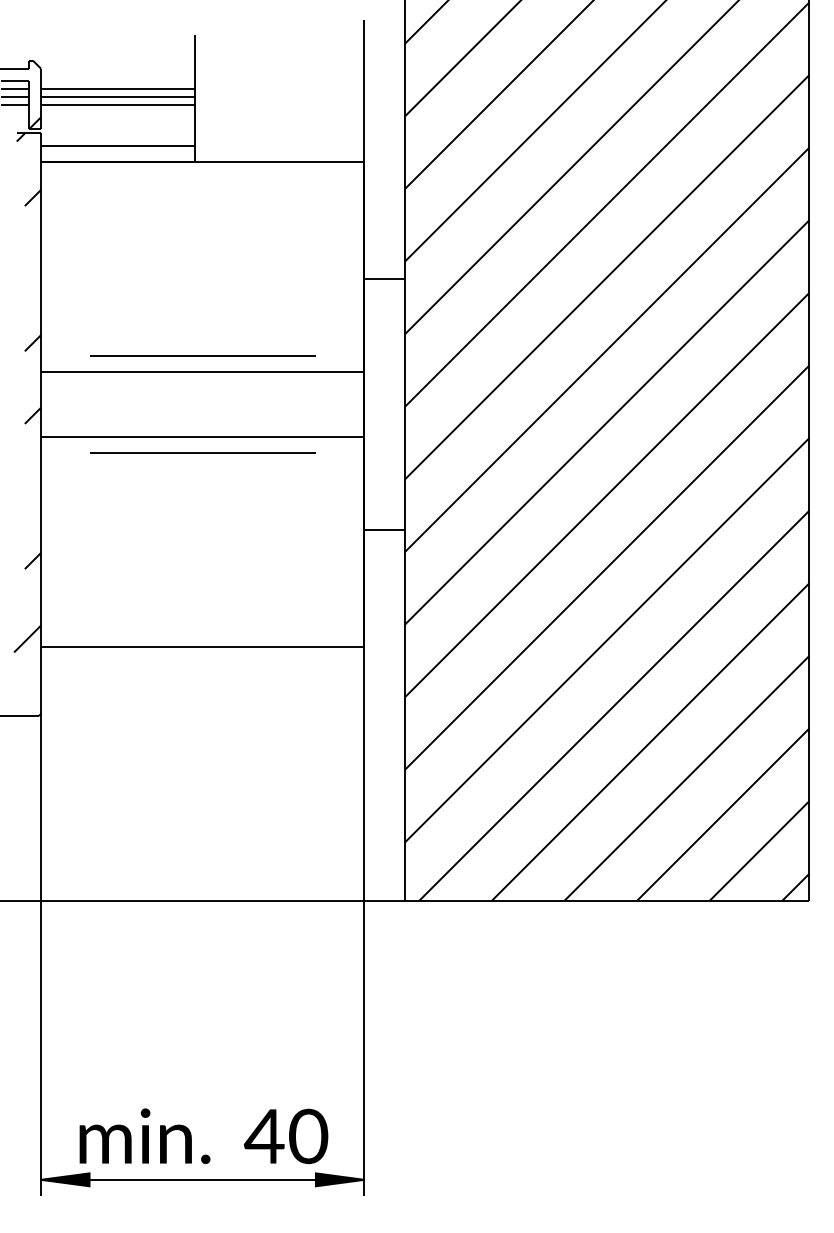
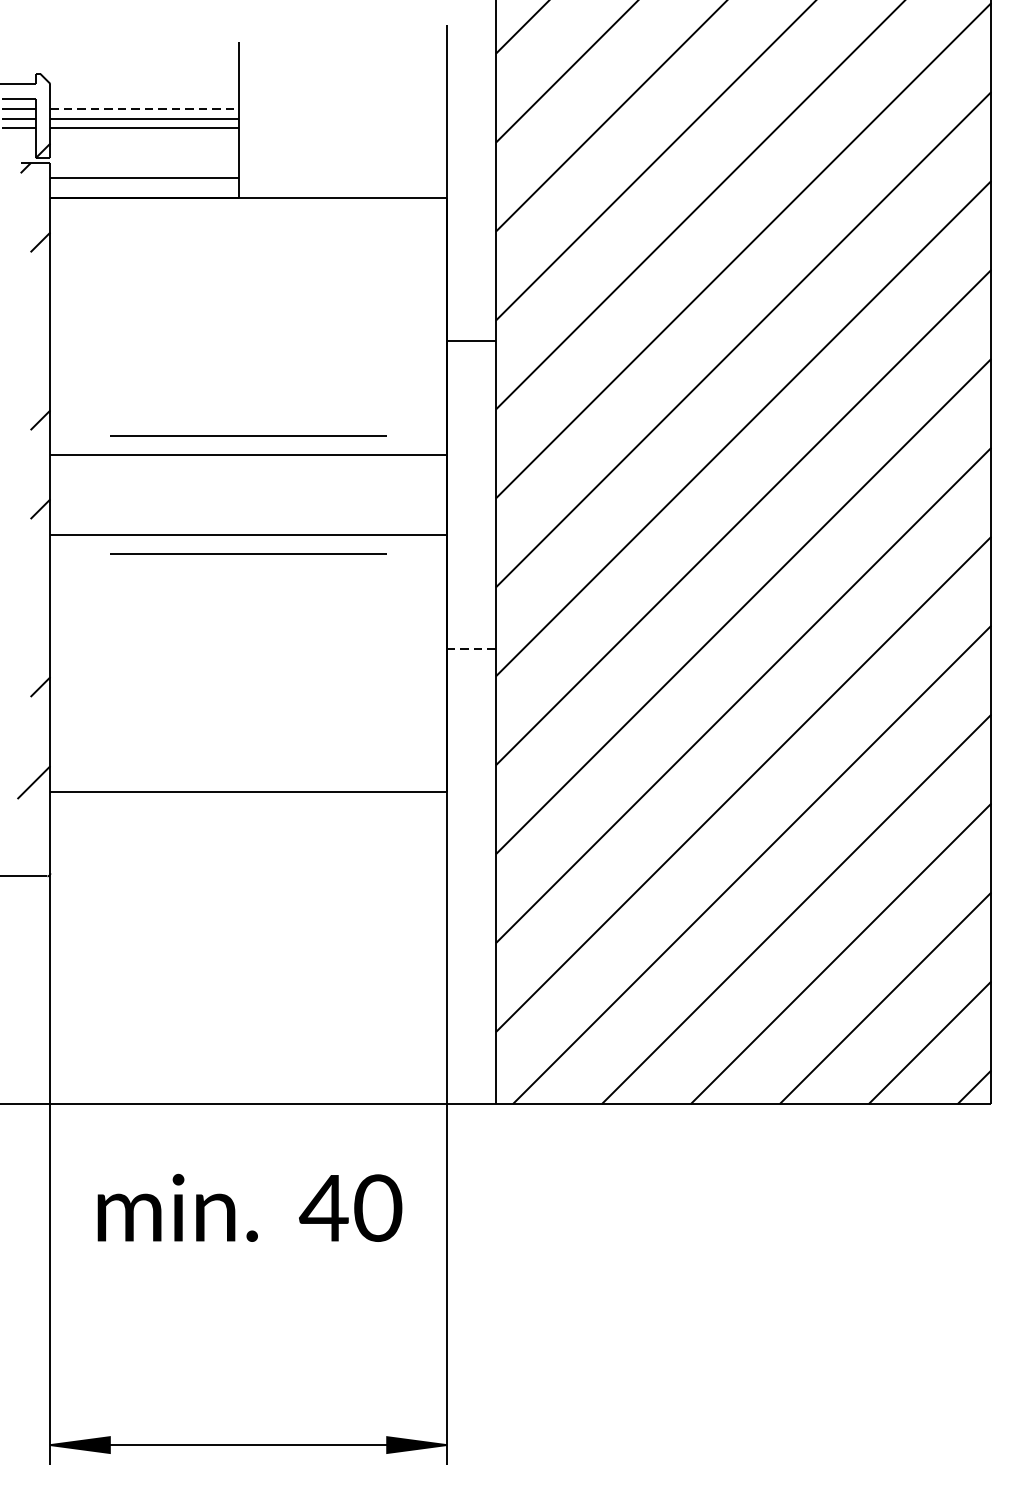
line: (117, 89) -> (144, 109), solid -> dashed
line: (385, 529) -> (472, 648), solid -> dashed
text: (203, 1135) -> (249, 1207), moved

